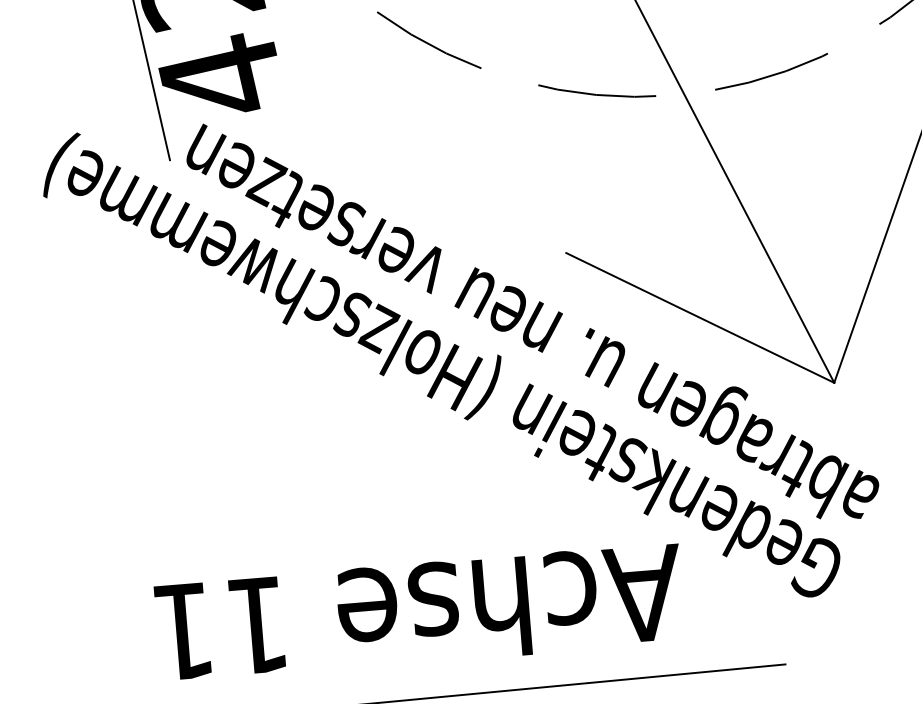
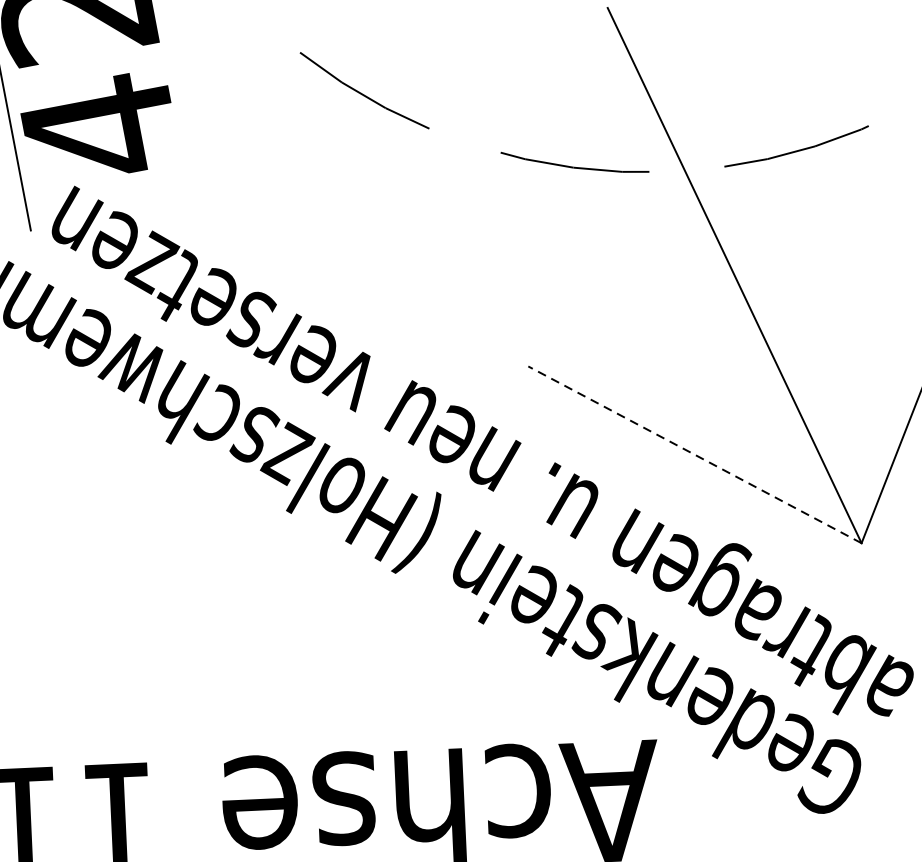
line: (700, 317) -> (695, 454), solid -> dashed

